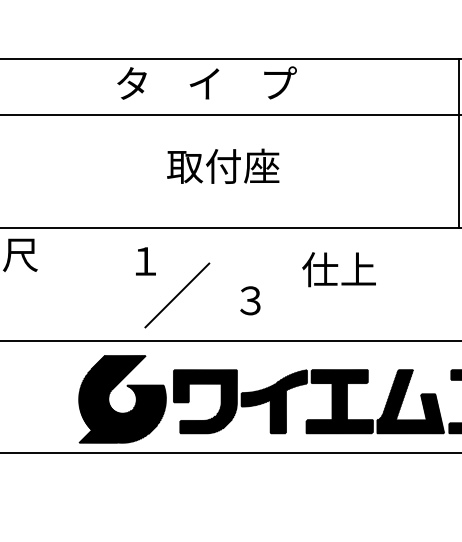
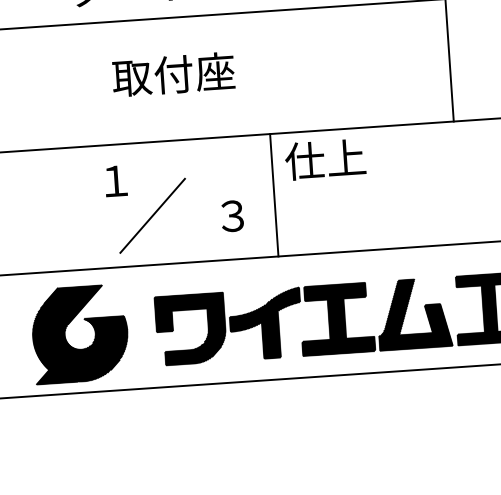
text: (223, 165) -> (173, 73), moved
text: (338, 269) -> (324, 159), moved
line: (290, 283) -> (274, 194), added
part: (109, 399) -> (66, 335), moved

